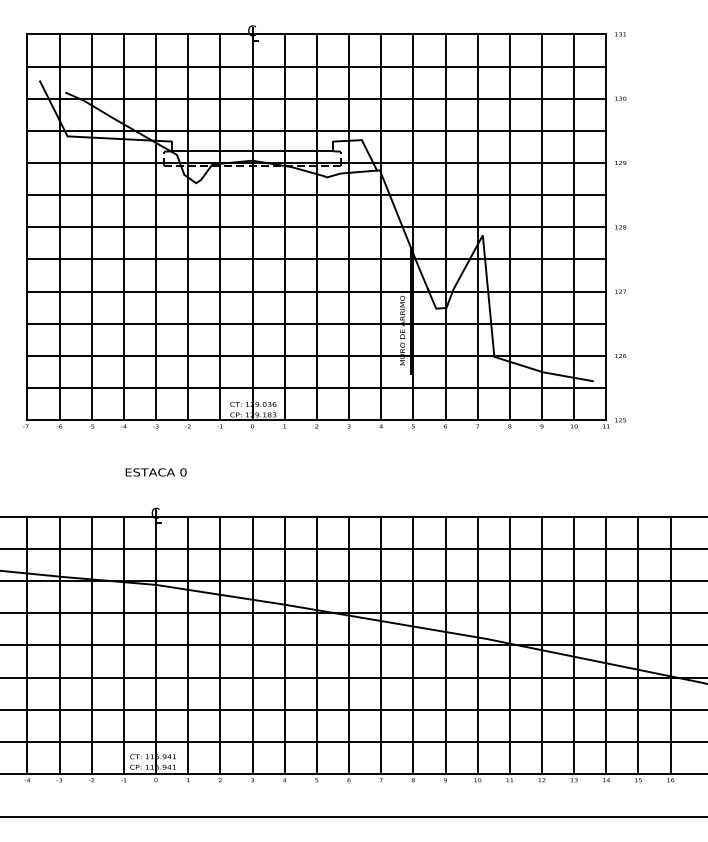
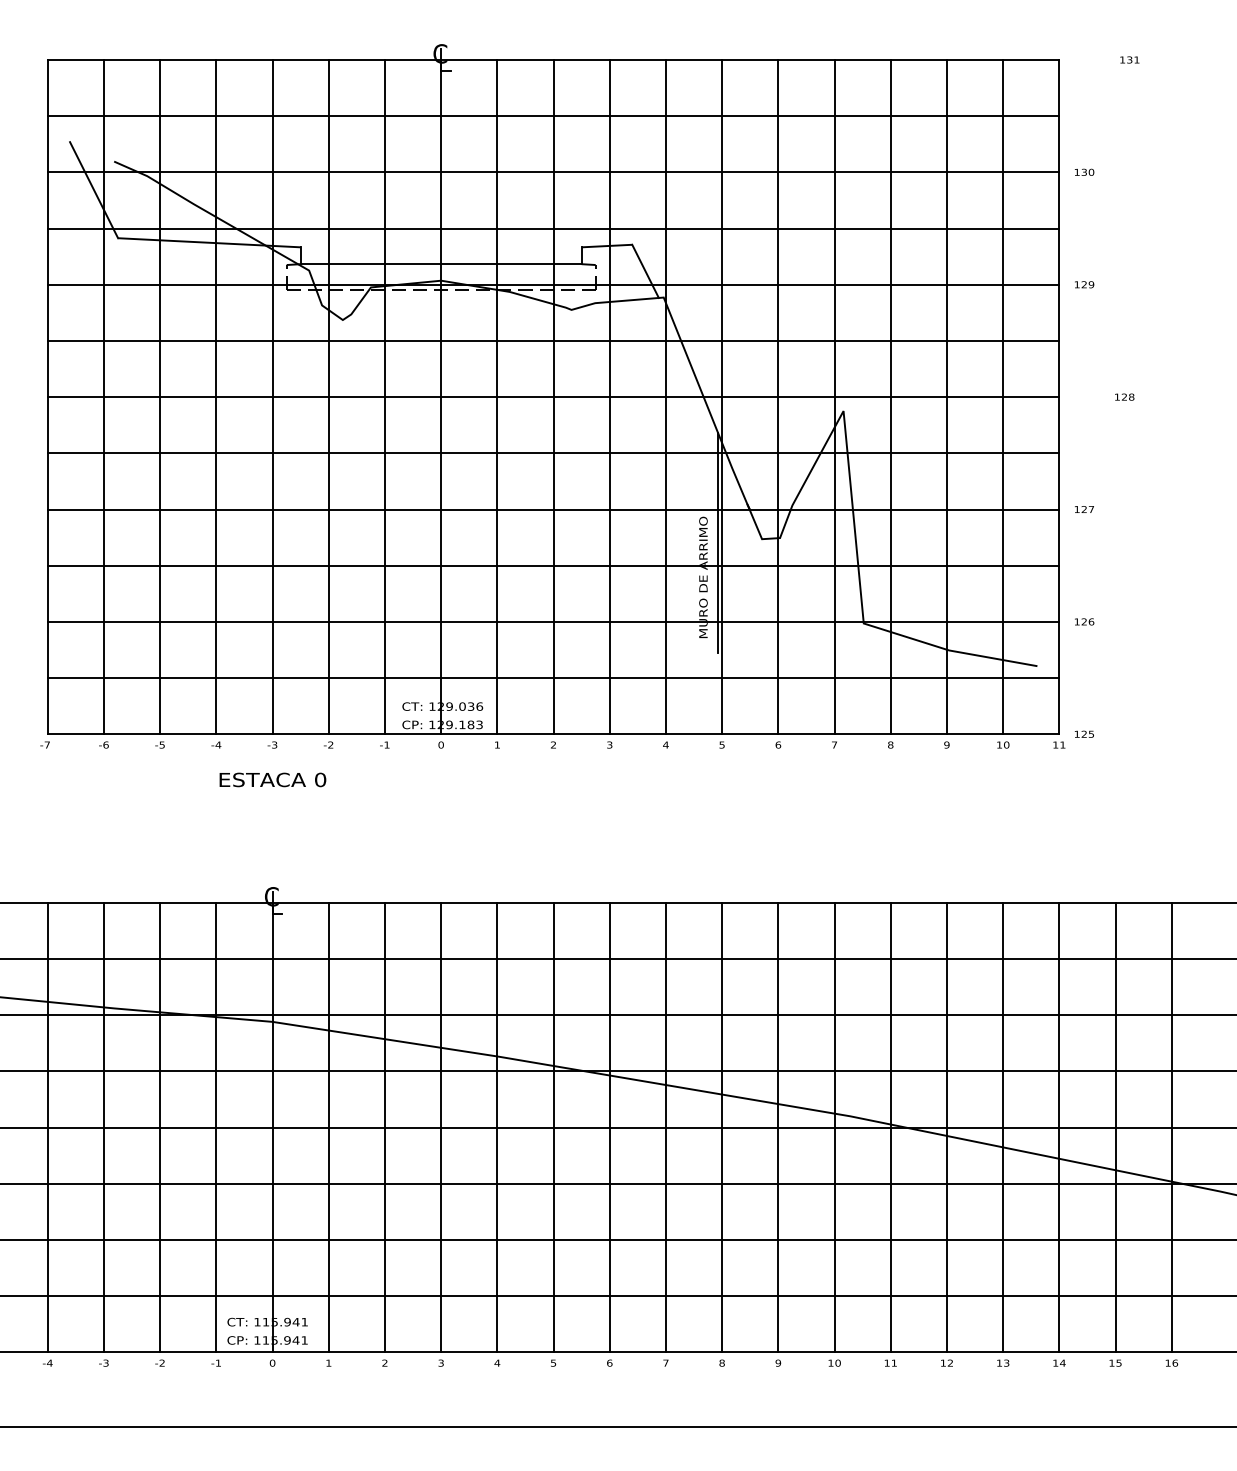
text: (620, 34) -> (1129, 60), moved
text: (620, 227) -> (1124, 397), moved
text: (155, 472) -> (271, 780), moved

